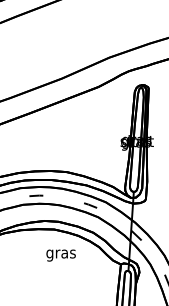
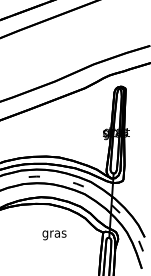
text: (61, 255) -> (54, 235), moved

